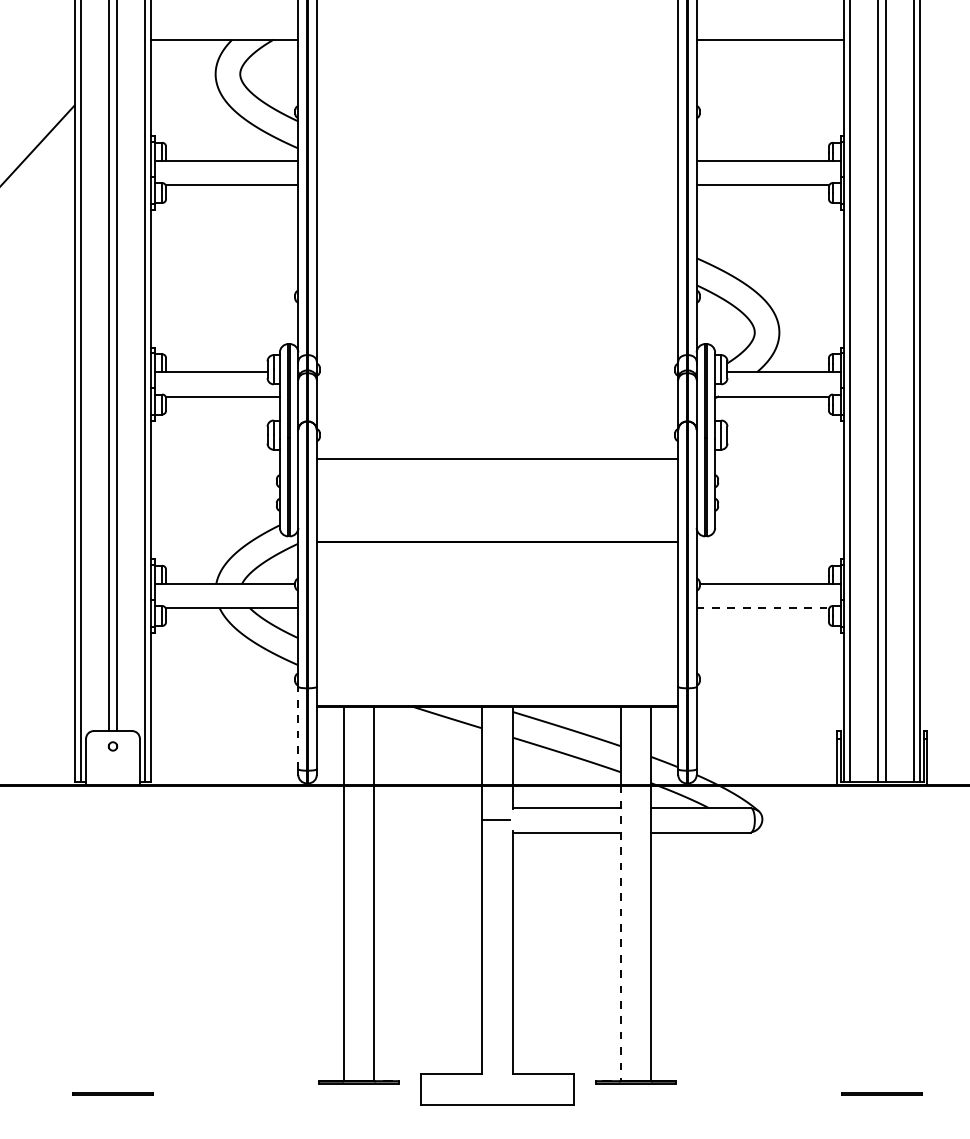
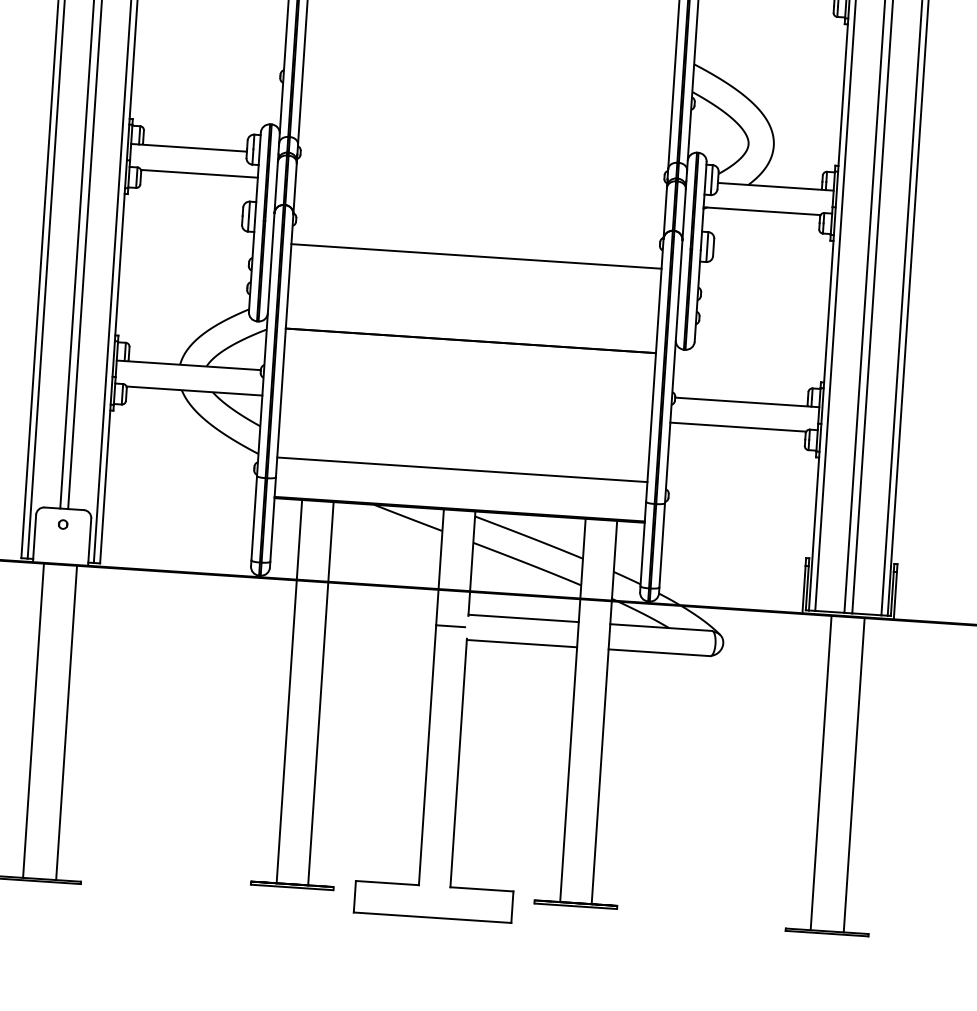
line: (763, 608) -> (738, 427), dashed -> solid
line: (497, 667) -> (462, 469), added
line: (298, 727) -> (254, 517), dashed -> solid
line: (620, 933) -> (570, 750), dashed -> solid
line: (96, 938) -> (33, 720), added
line: (129, 938) -> (67, 722), added
line: (865, 938) -> (820, 772), added
line: (898, 938) -> (854, 774), added

